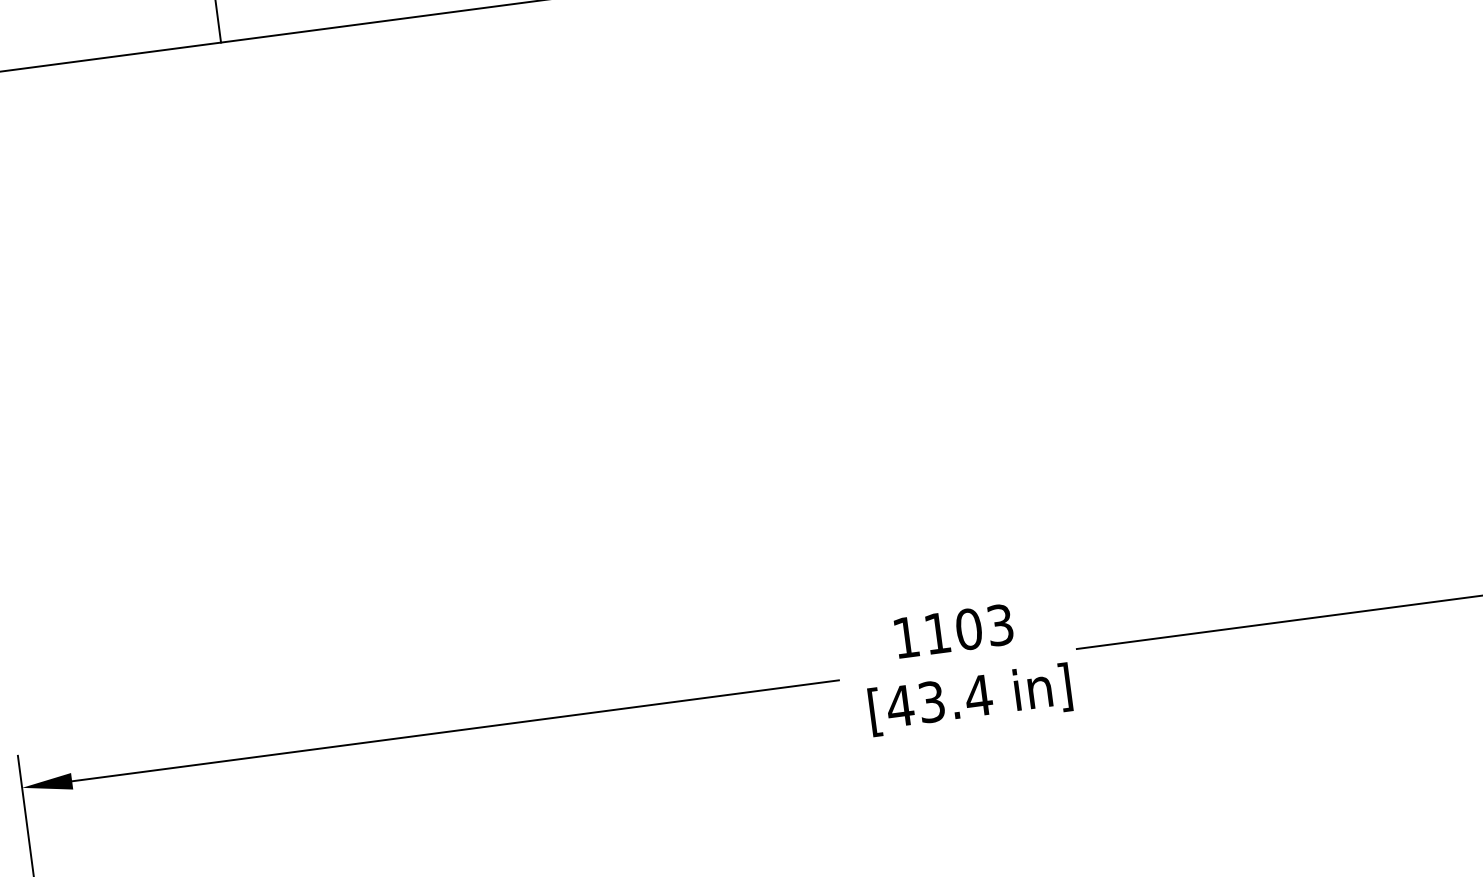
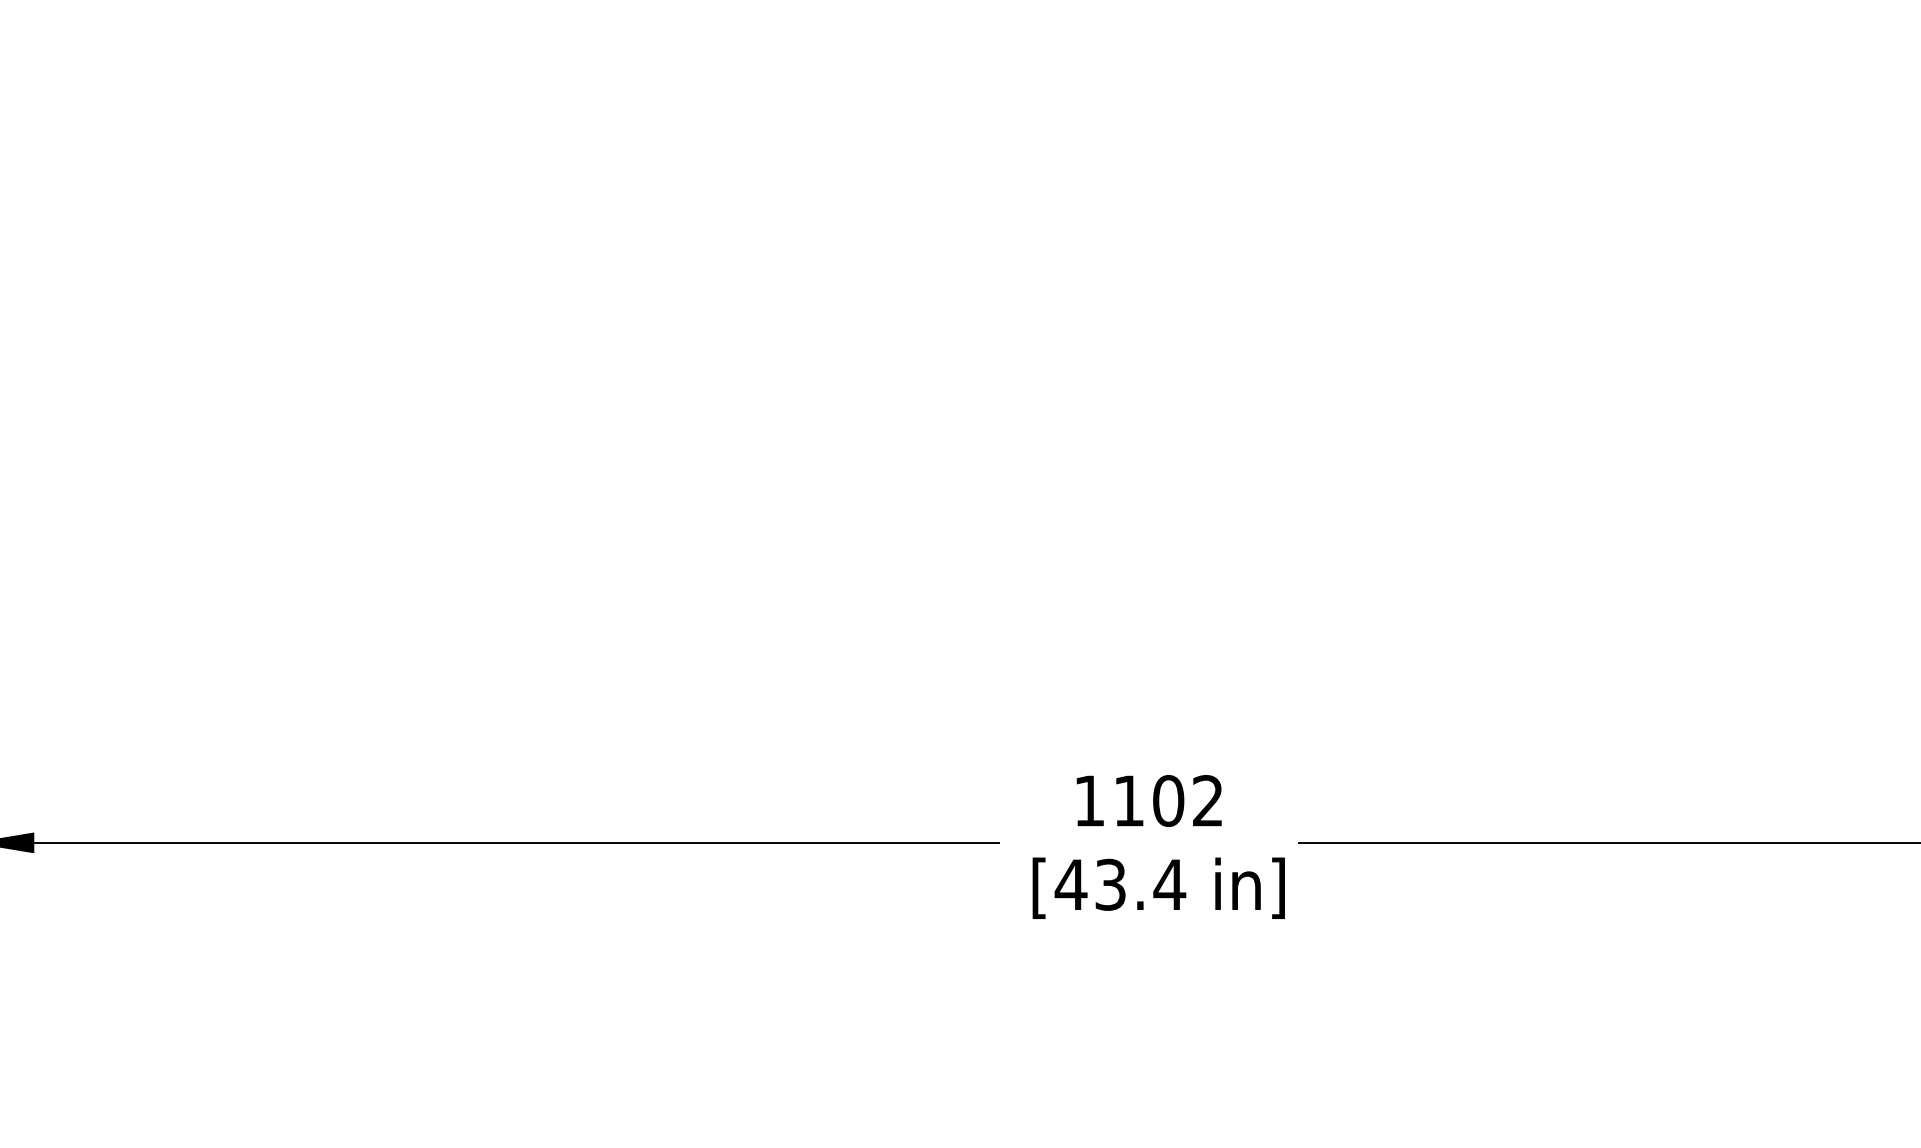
text: (999, 624) -> (1207, 800), 1103 -> 1102

